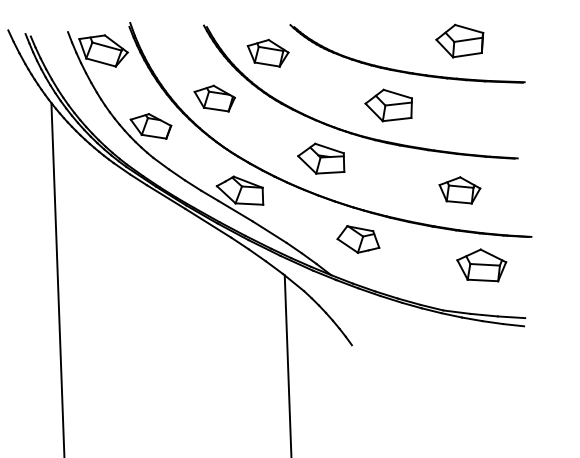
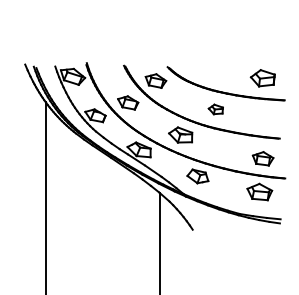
part: (459, 41) -> (262, 78), moved
part: (388, 105) -> (215, 109), size x0.6
part: (458, 190) -> (262, 158), moved

